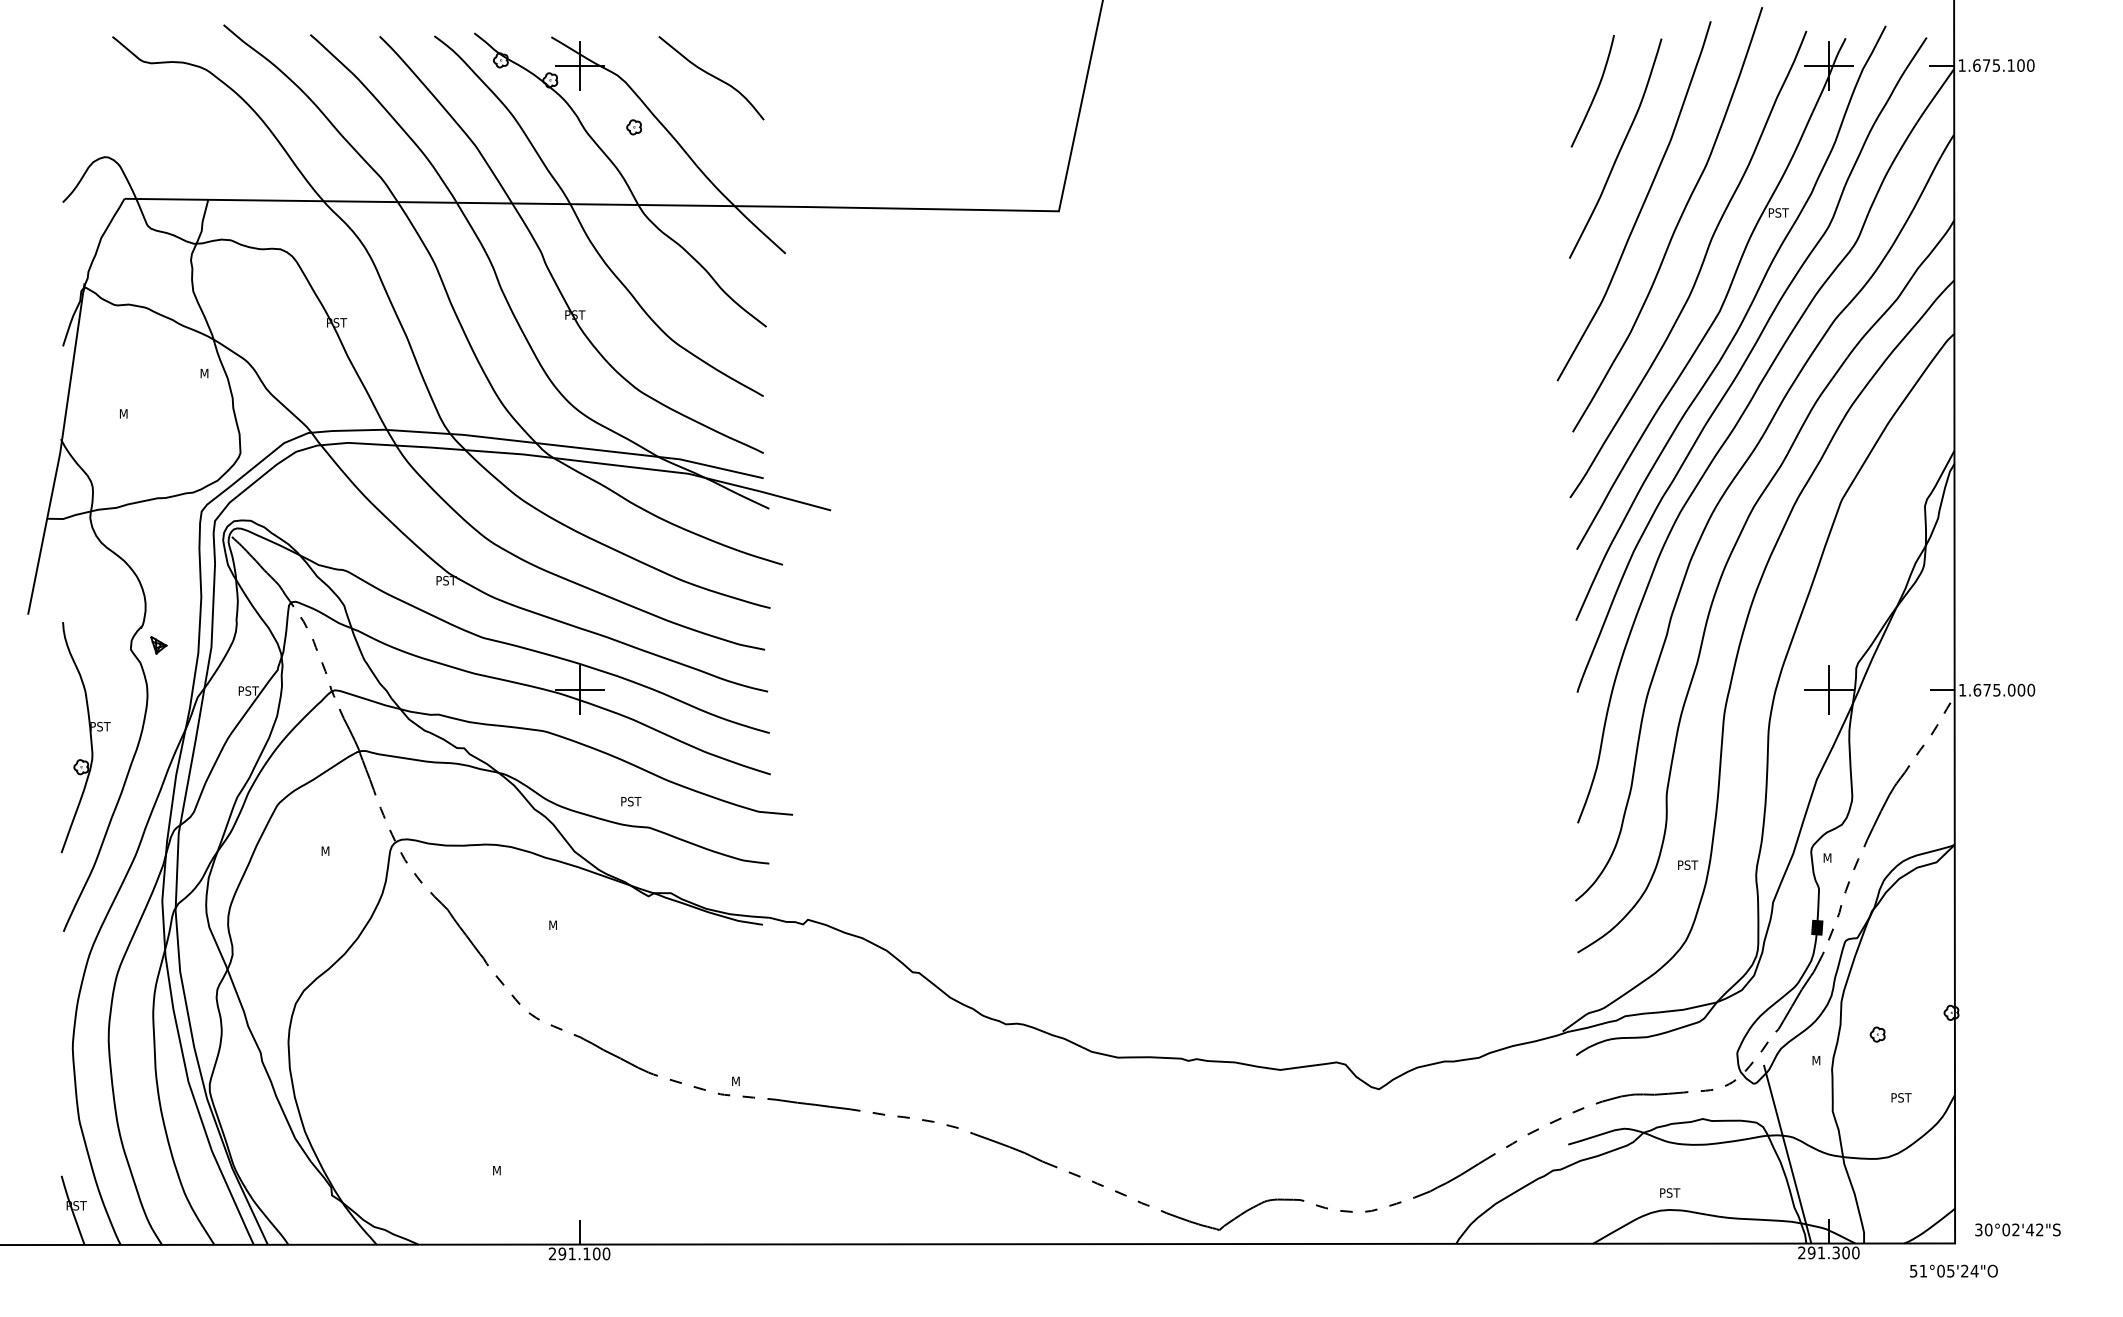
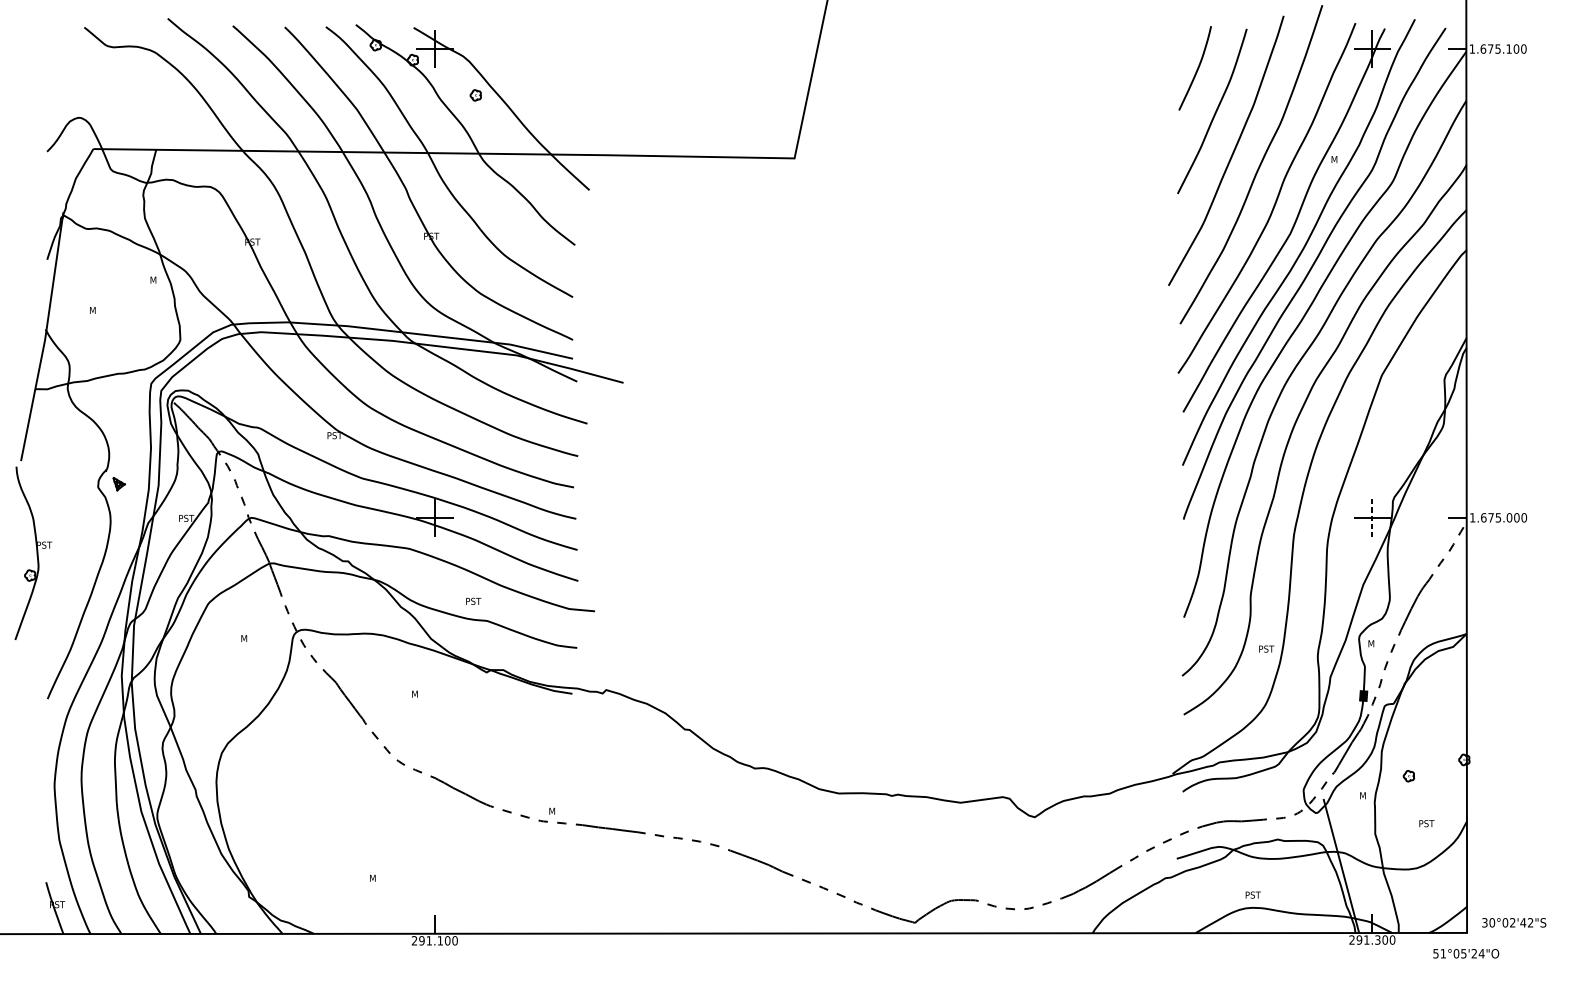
curve: (711, 76) -> (533, 57), removed
text: (1778, 212) -> (1334, 159), PST -> M
line: (1828, 690) -> (1372, 518), solid -> dashed
part: (85, 737) -> (33, 553), moved

